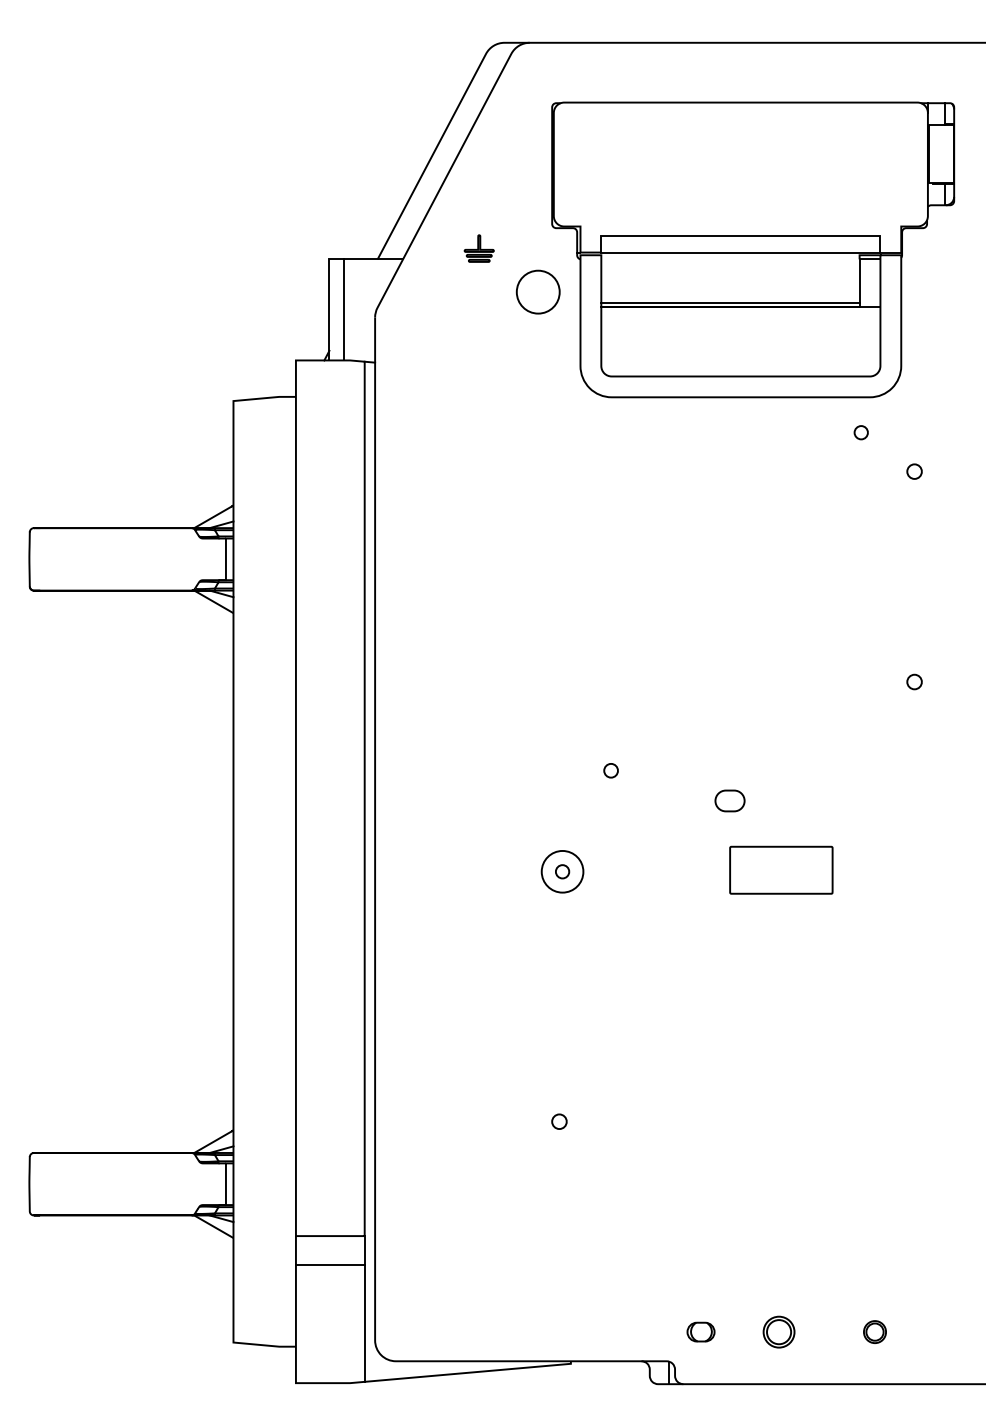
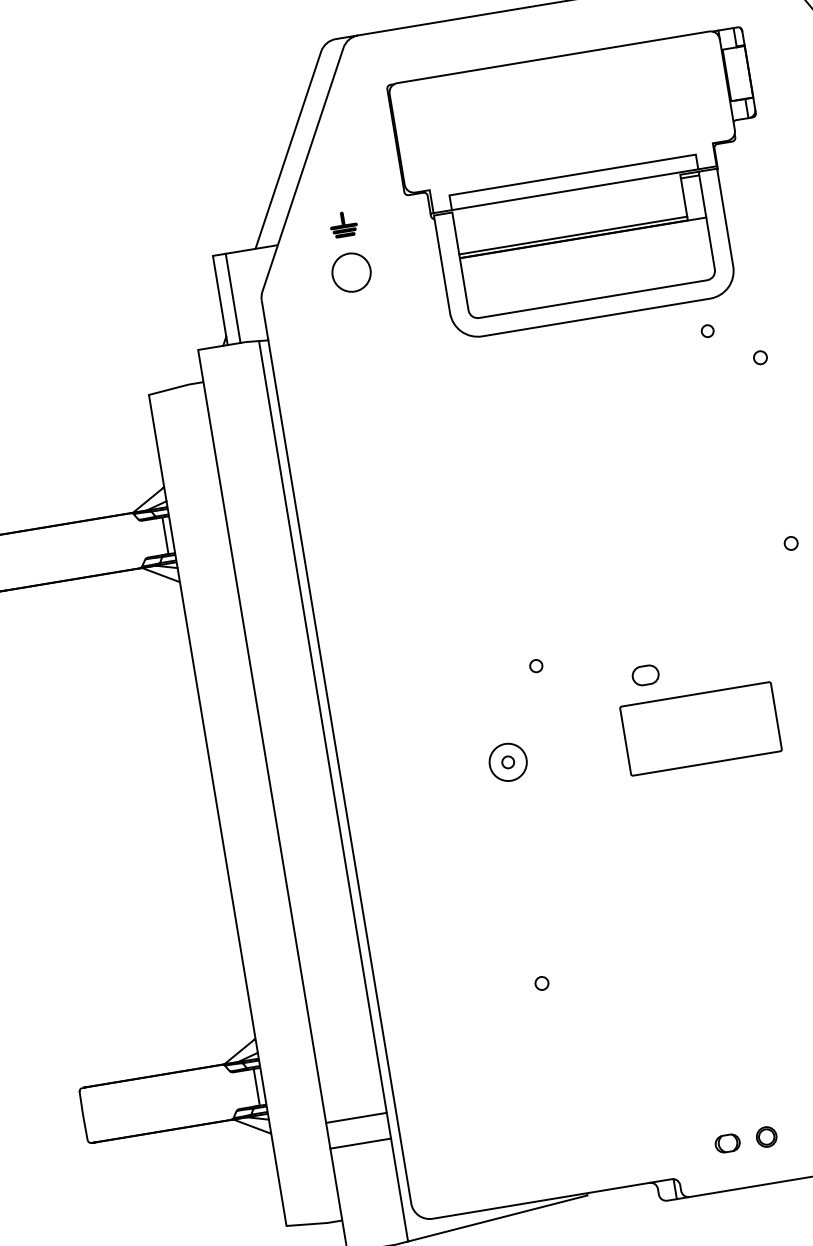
circle: (537, 291) -> (350, 272), moved
part: (781, 870) -> (701, 729), size x1.67
part: (700, 1331) -> (727, 1143), moved
part: (779, 1331) -> (766, 1136), size x0.71

